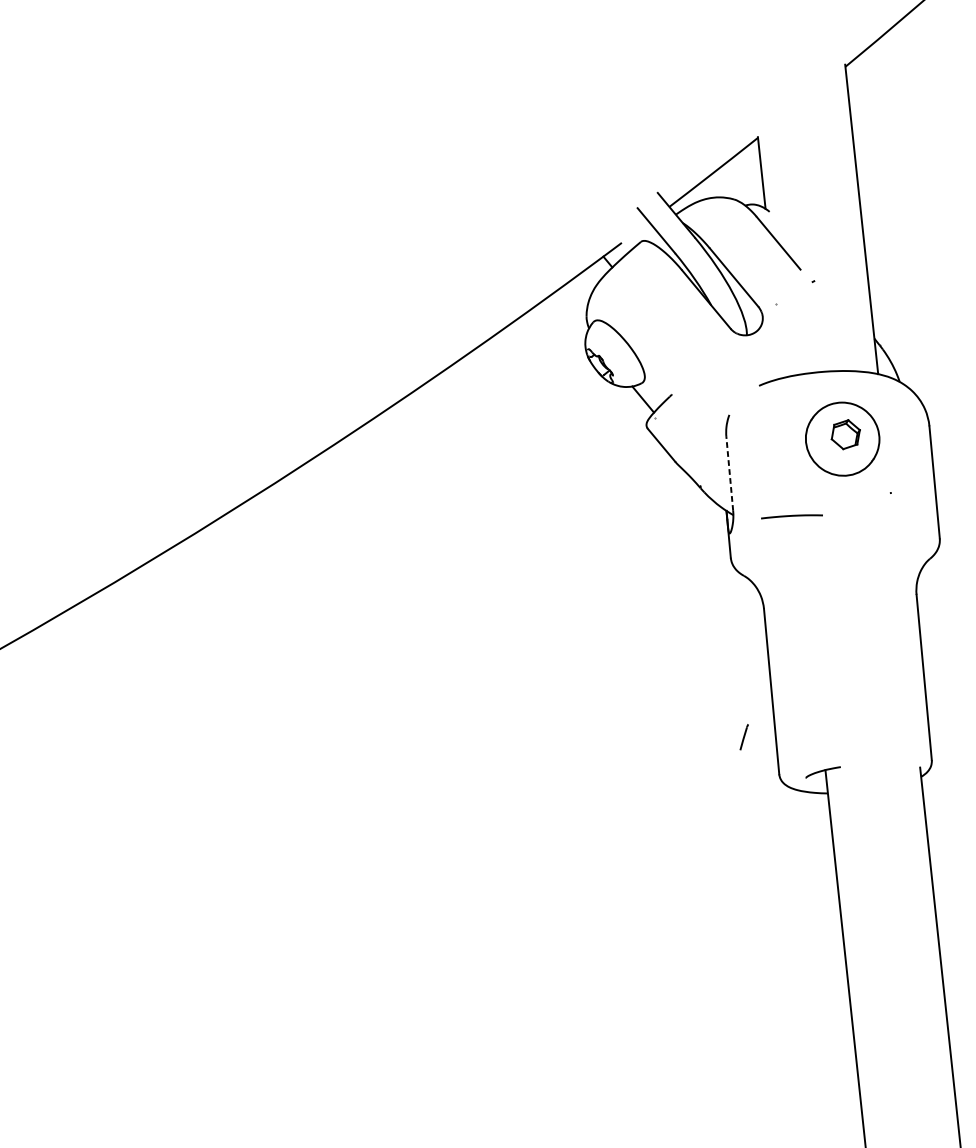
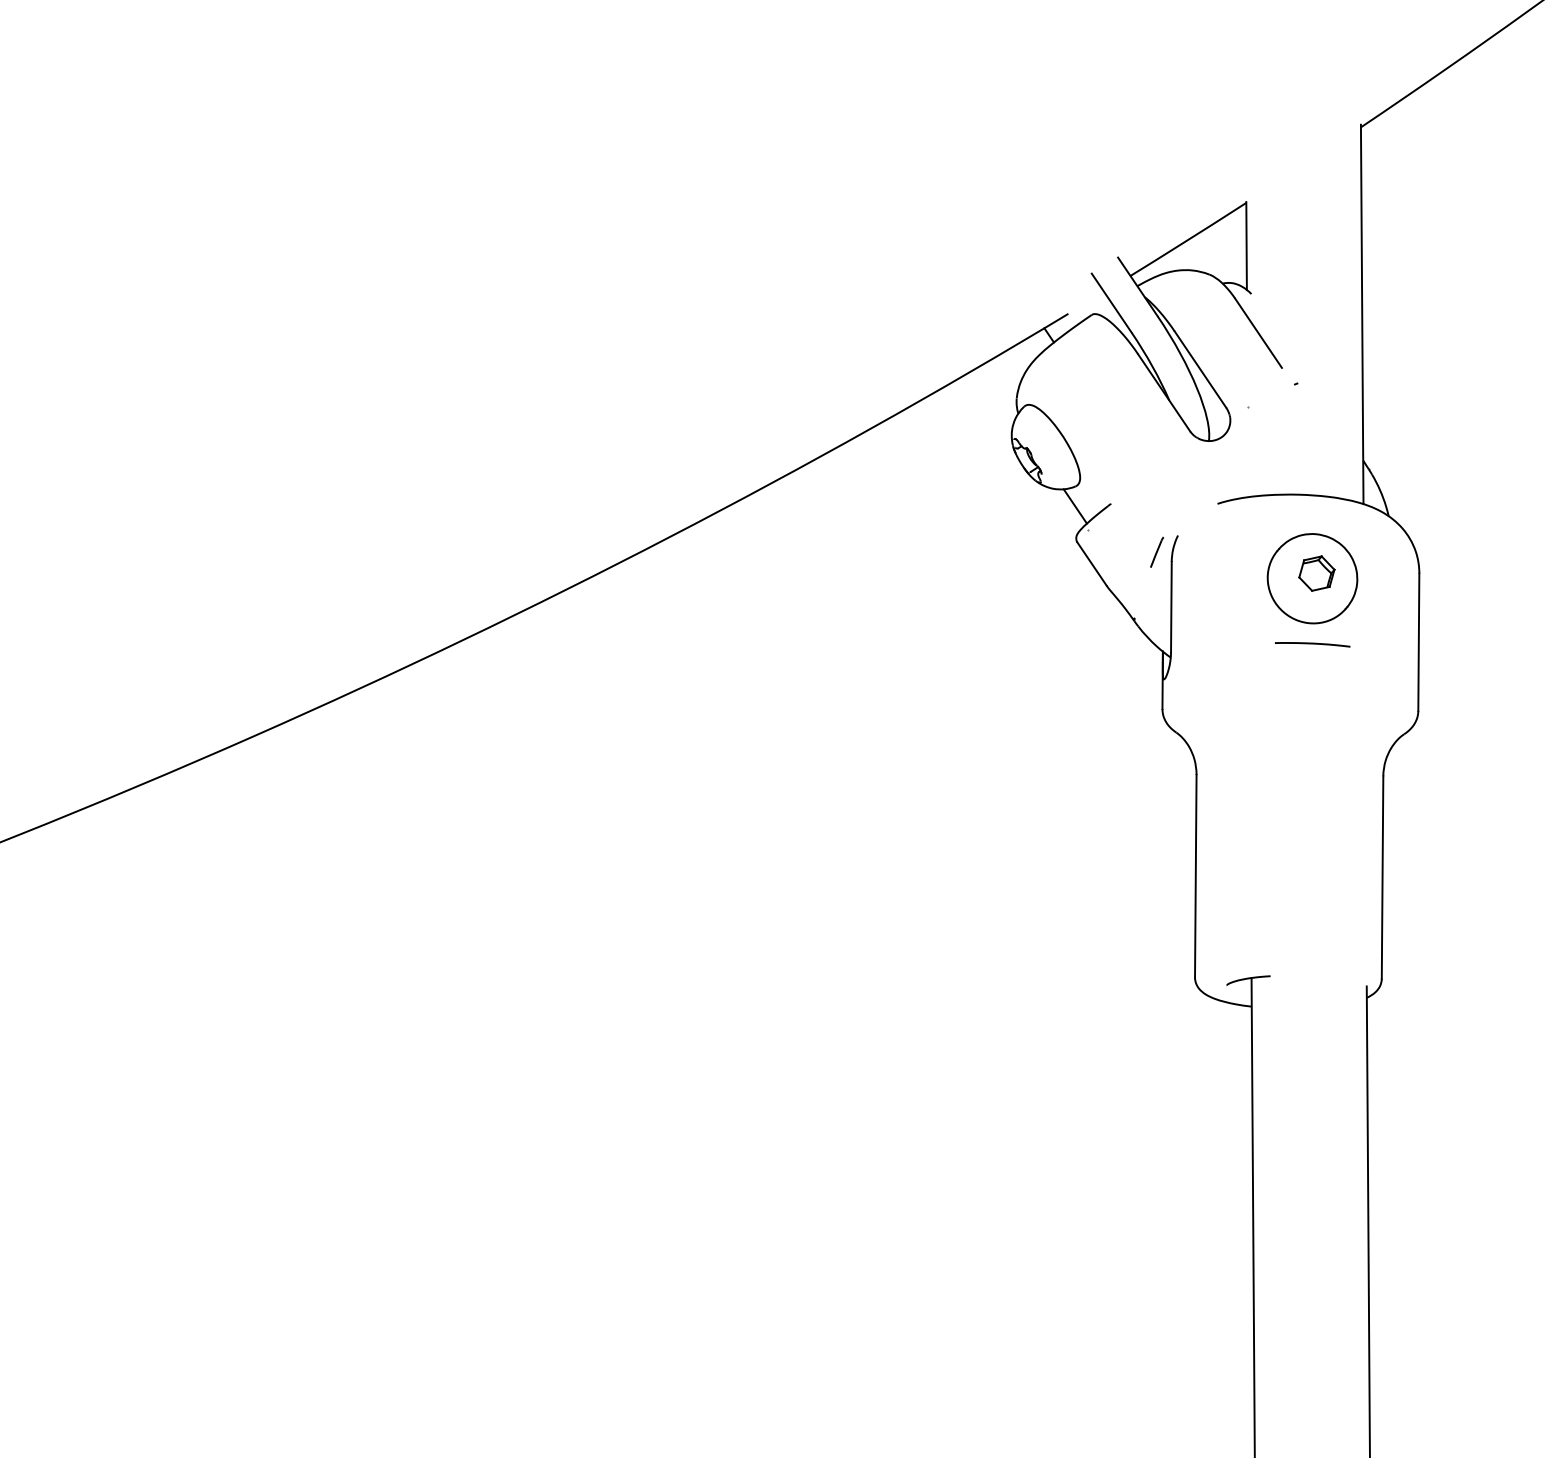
line: (729, 473) -> (1171, 606), dashed -> solid
curve: (791, 516) -> (1312, 644), moved
line: (743, 736) -> (1156, 551), moved

